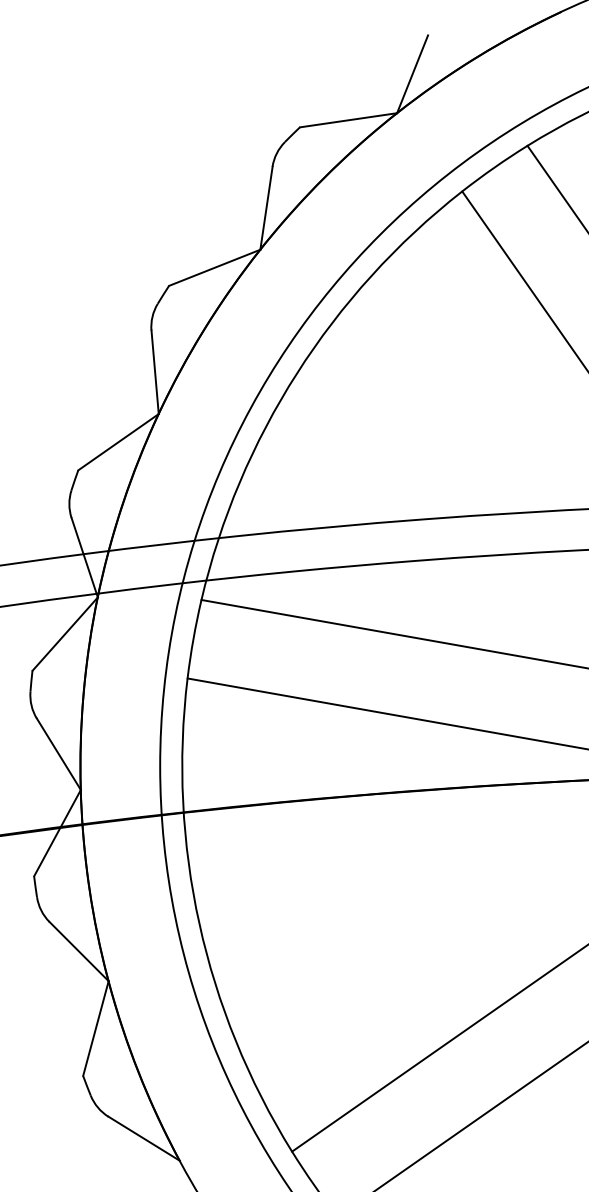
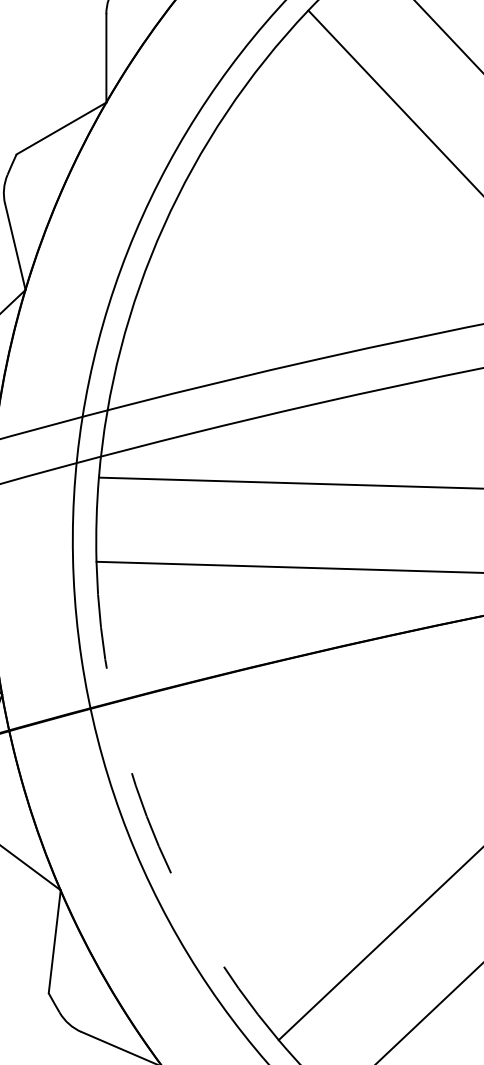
arc: (199, 923) -> (146, 816), solid -> dashed

